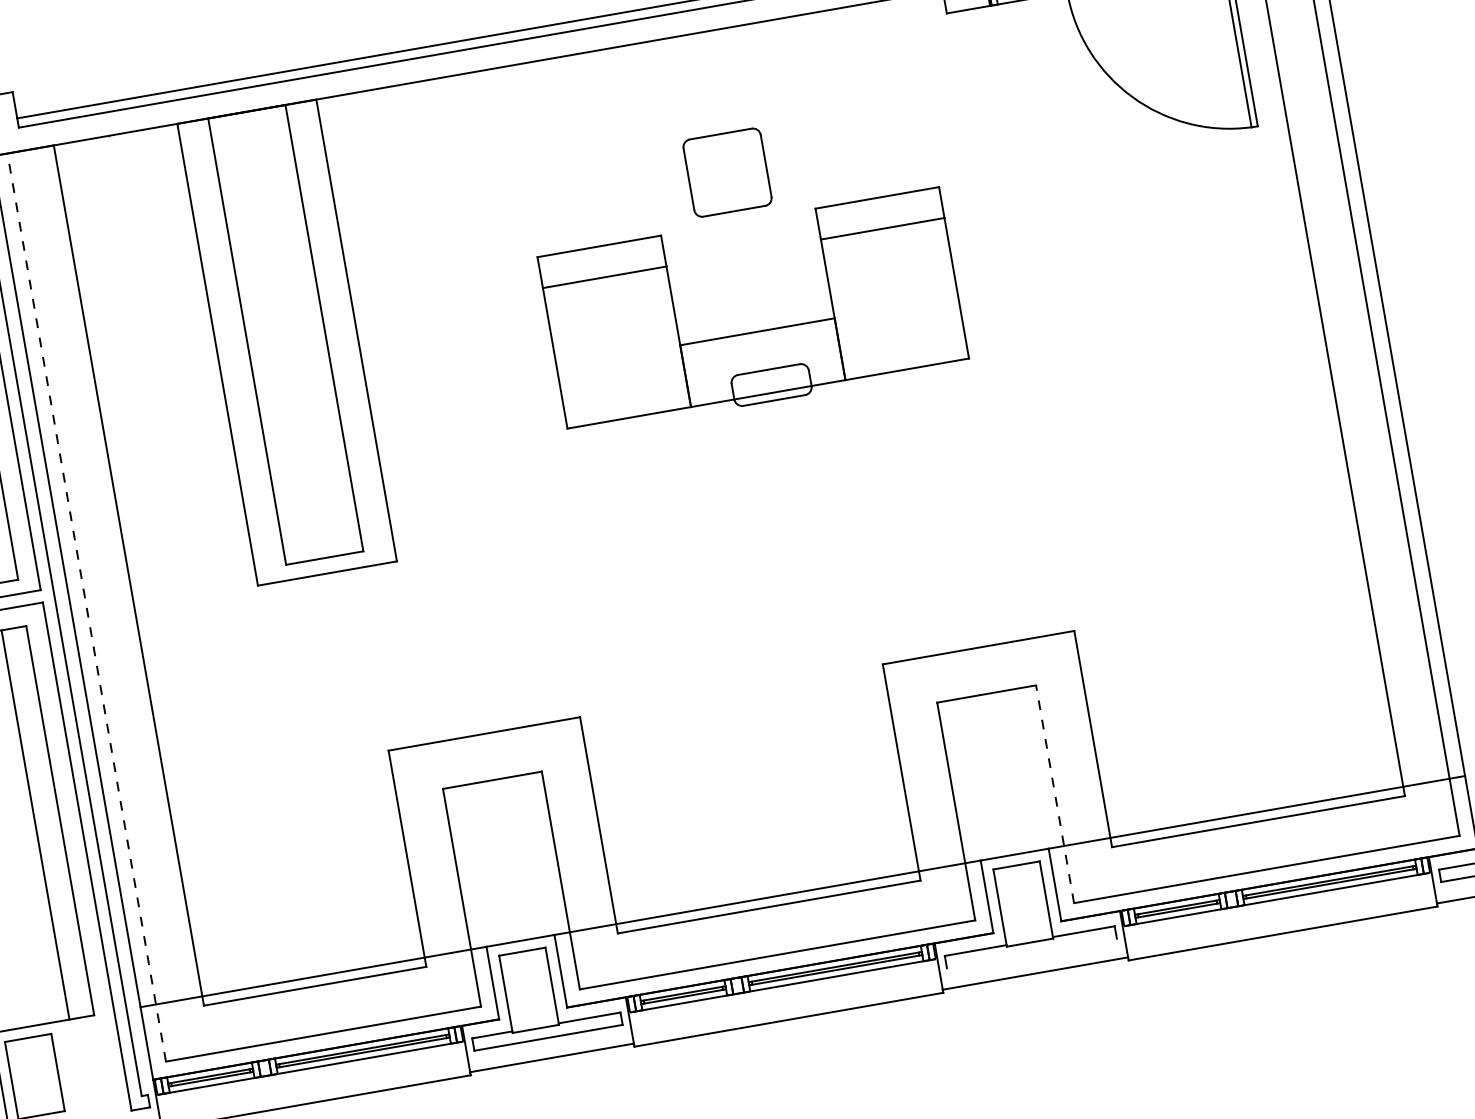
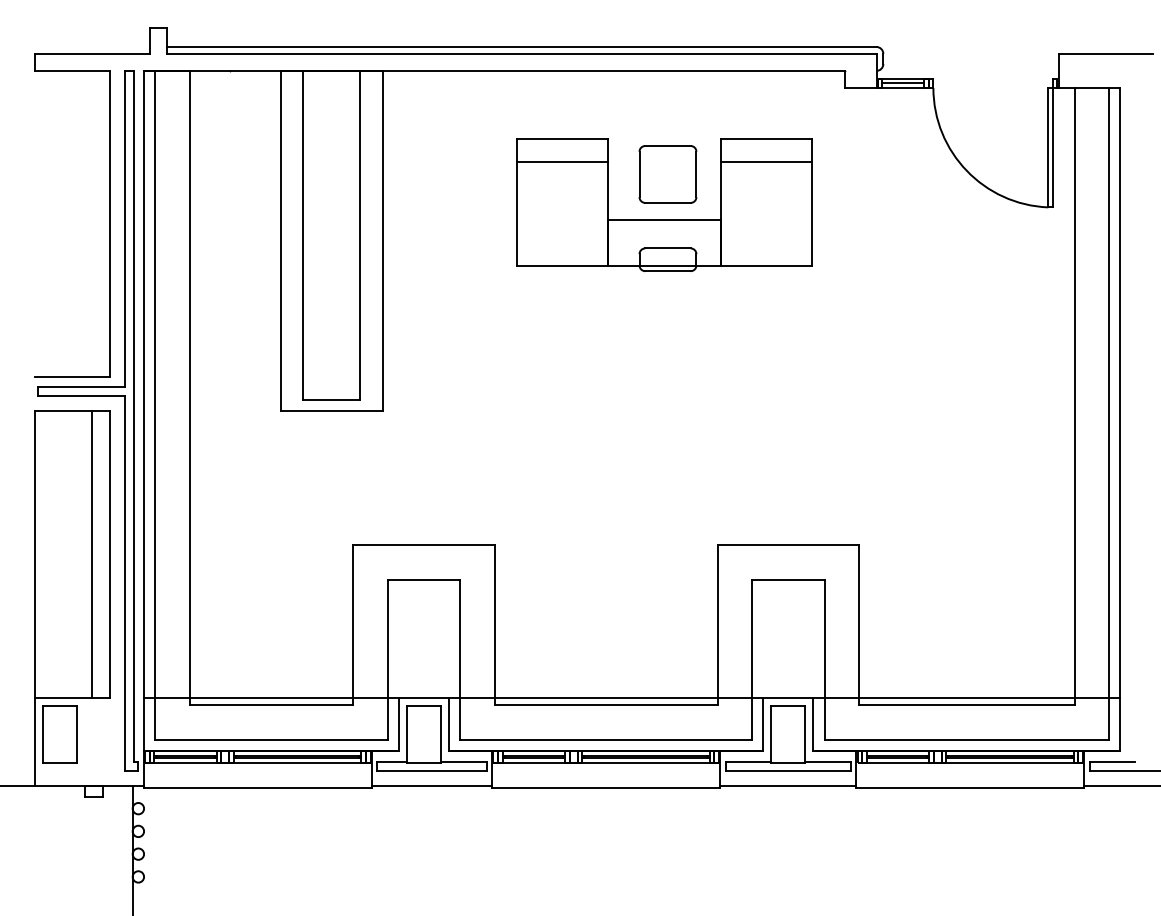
part: (757, 331) -> (664, 219), moved
line: (86, 607) -> (155, 405), dashed -> solid
line: (1054, 793) -> (824, 659), dashed -> solid
line: (1030, 953) -> (787, 770), added

